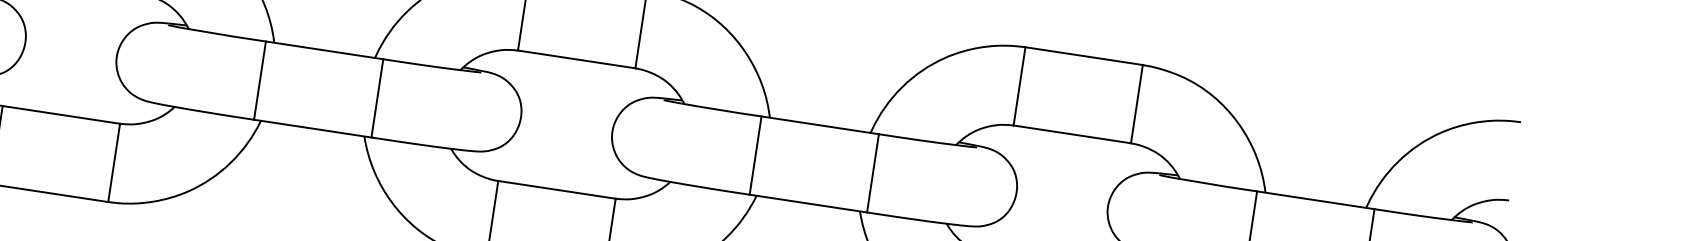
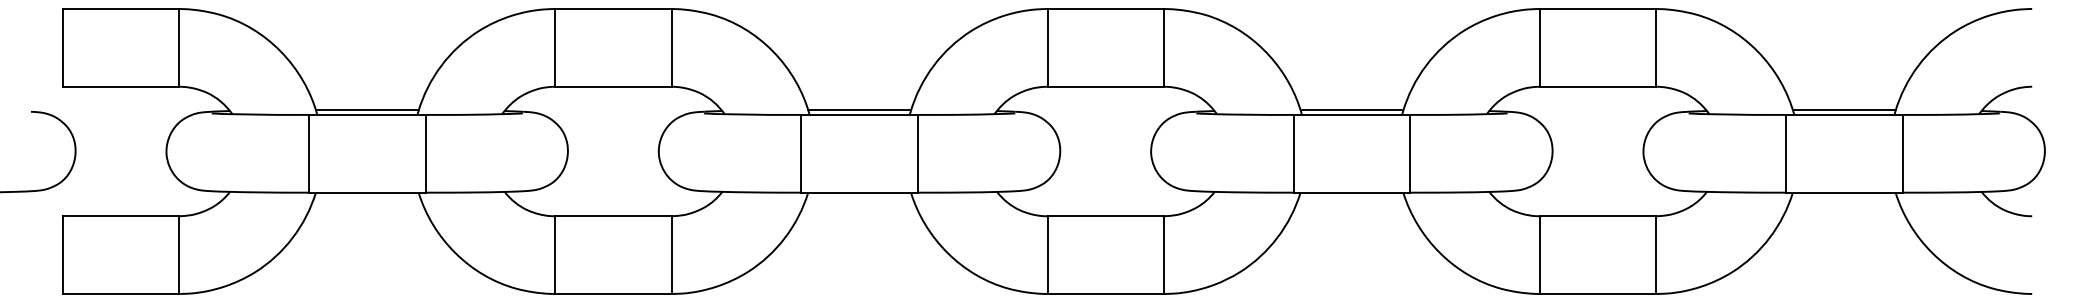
line: (325, 45) -> (859, 110), added
line: (820, 120) -> (1351, 110), added
line: (1315, 195) -> (1843, 110), added

